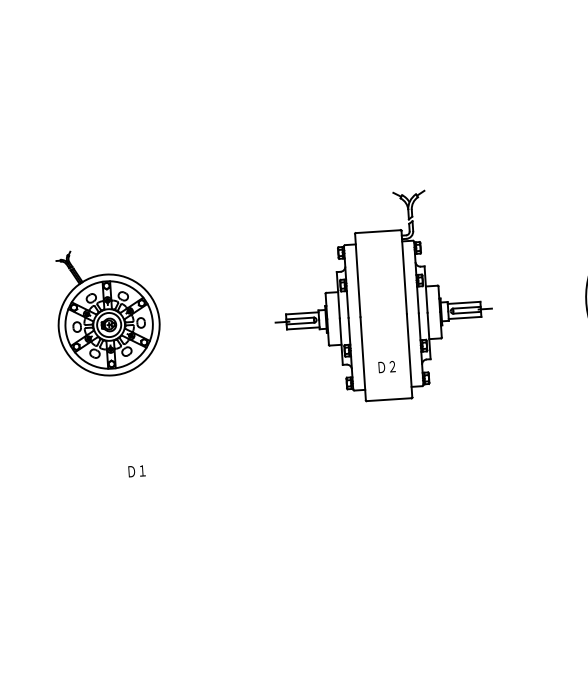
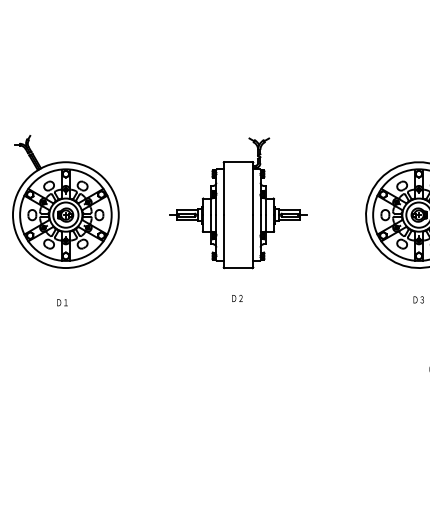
part: (107, 311) -> (65, 201), size x1.67
text: (387, 367) -> (237, 298), moved
text: (137, 470) -> (62, 302), moved

